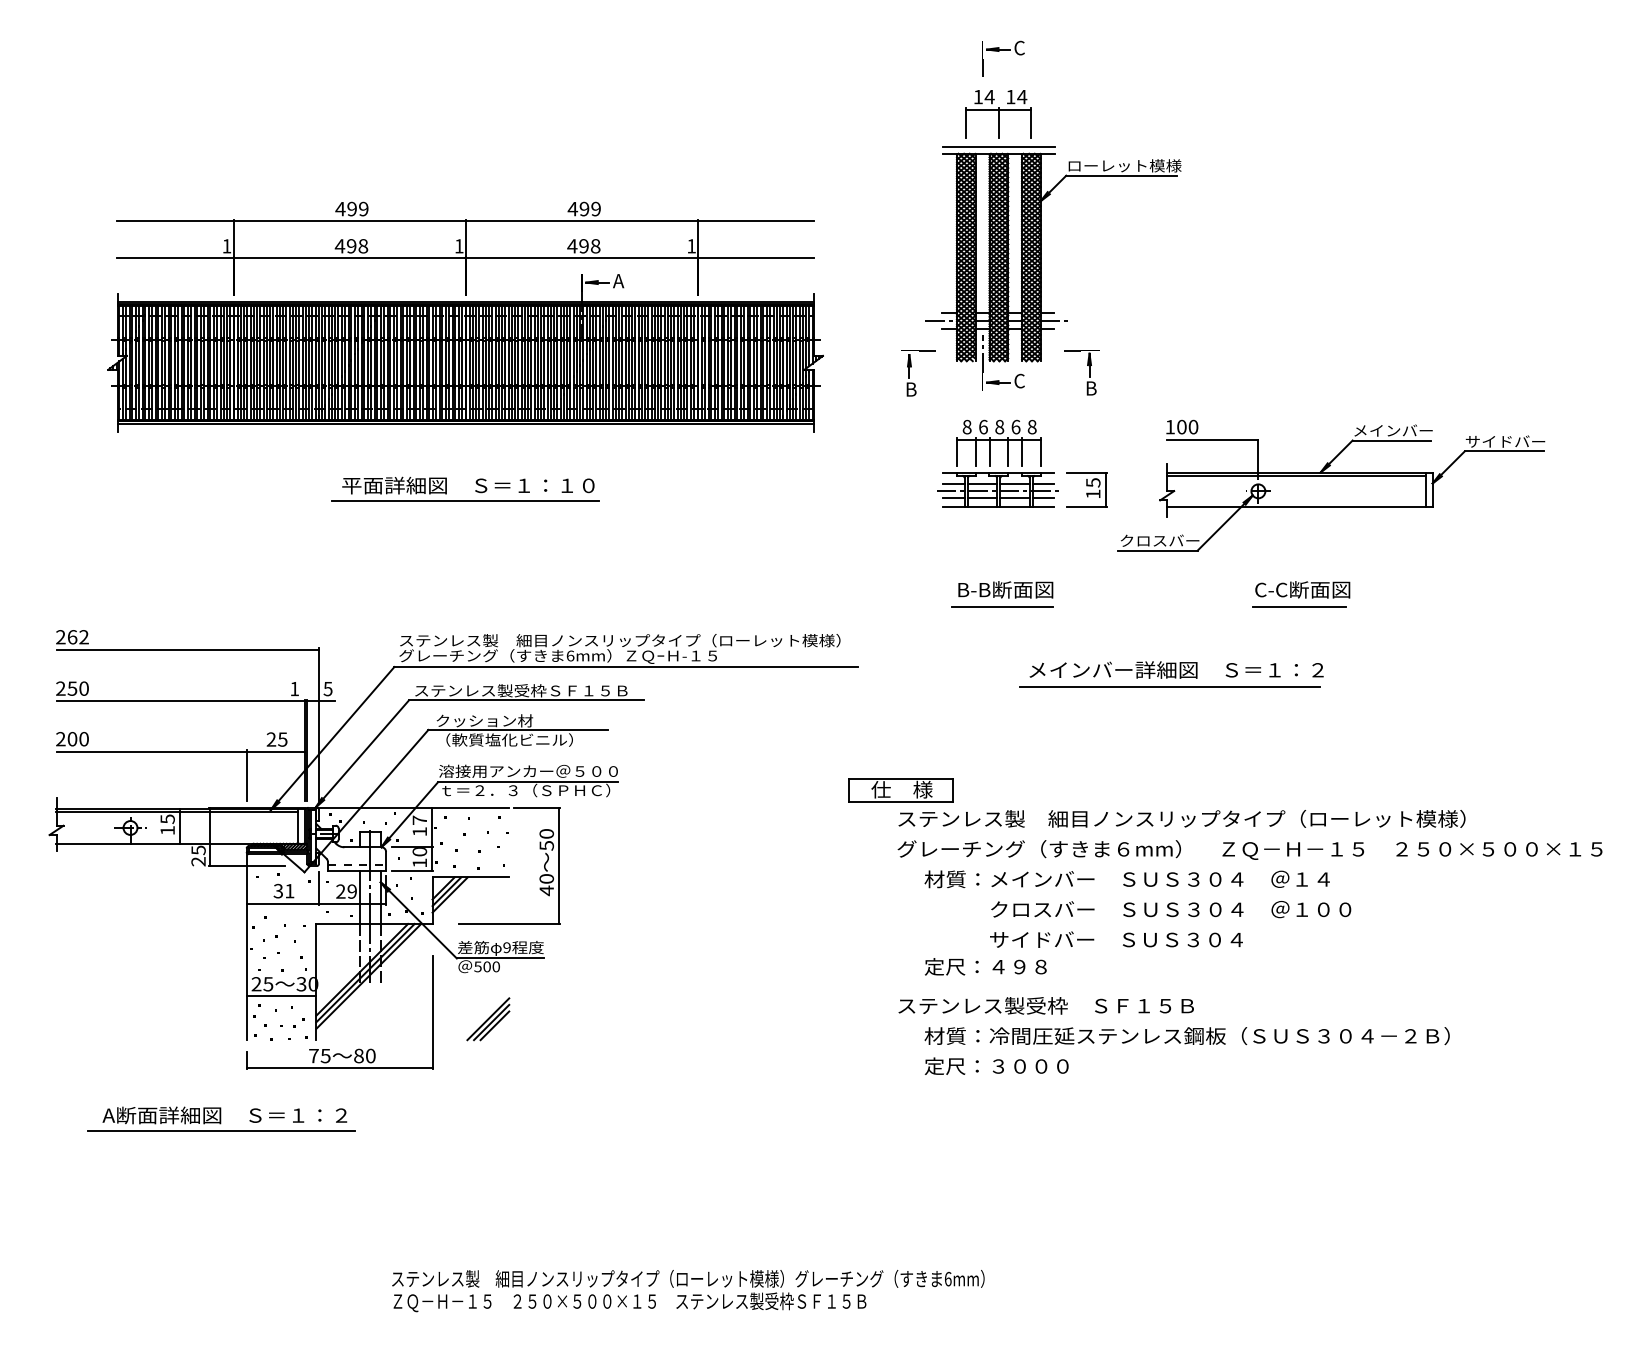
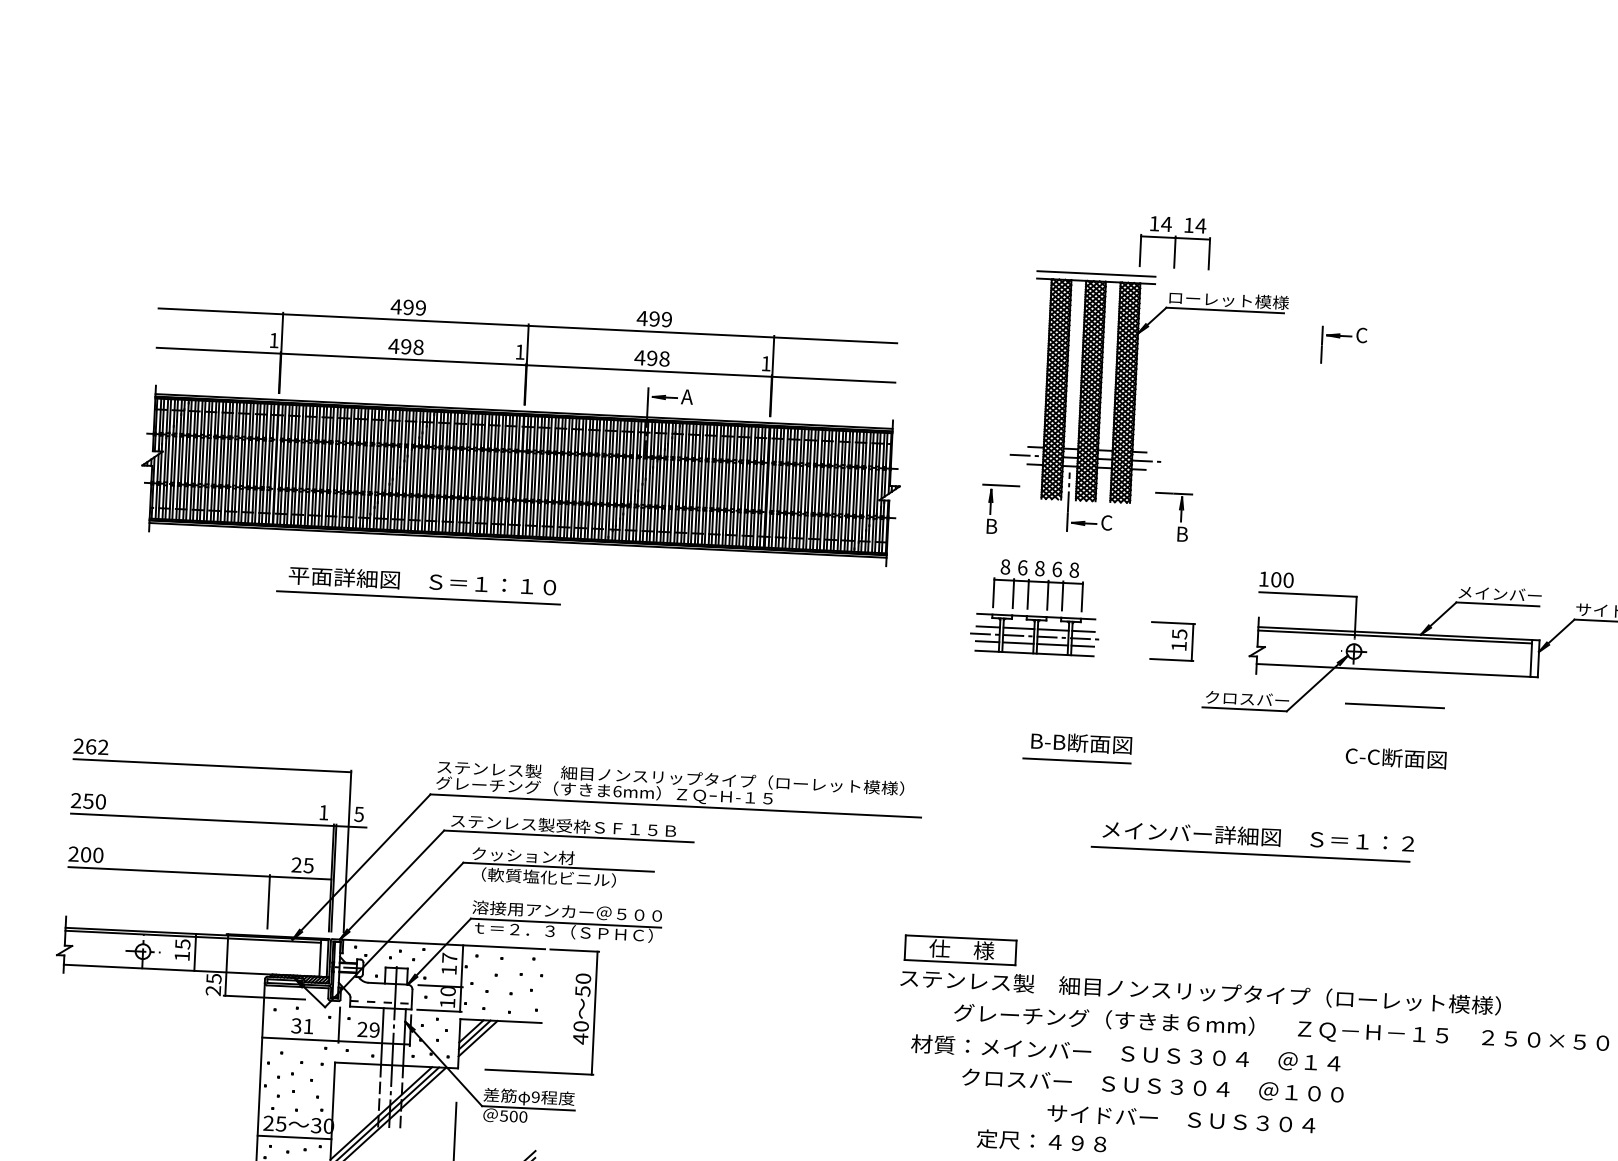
part: (1003, 50) -> (1344, 337), moved
part: (998, 114) -> (1175, 243), moved
part: (990, 463) -> (1028, 606), moved
part: (475, 490) -> (429, 586), moved
line: (1299, 606) -> (1395, 705), moved
text: (1181, 818) -> (1200, 991), moved
text: (1126, 879) -> (1125, 1053), moved
text: (1171, 909) -> (1153, 1085), moved

